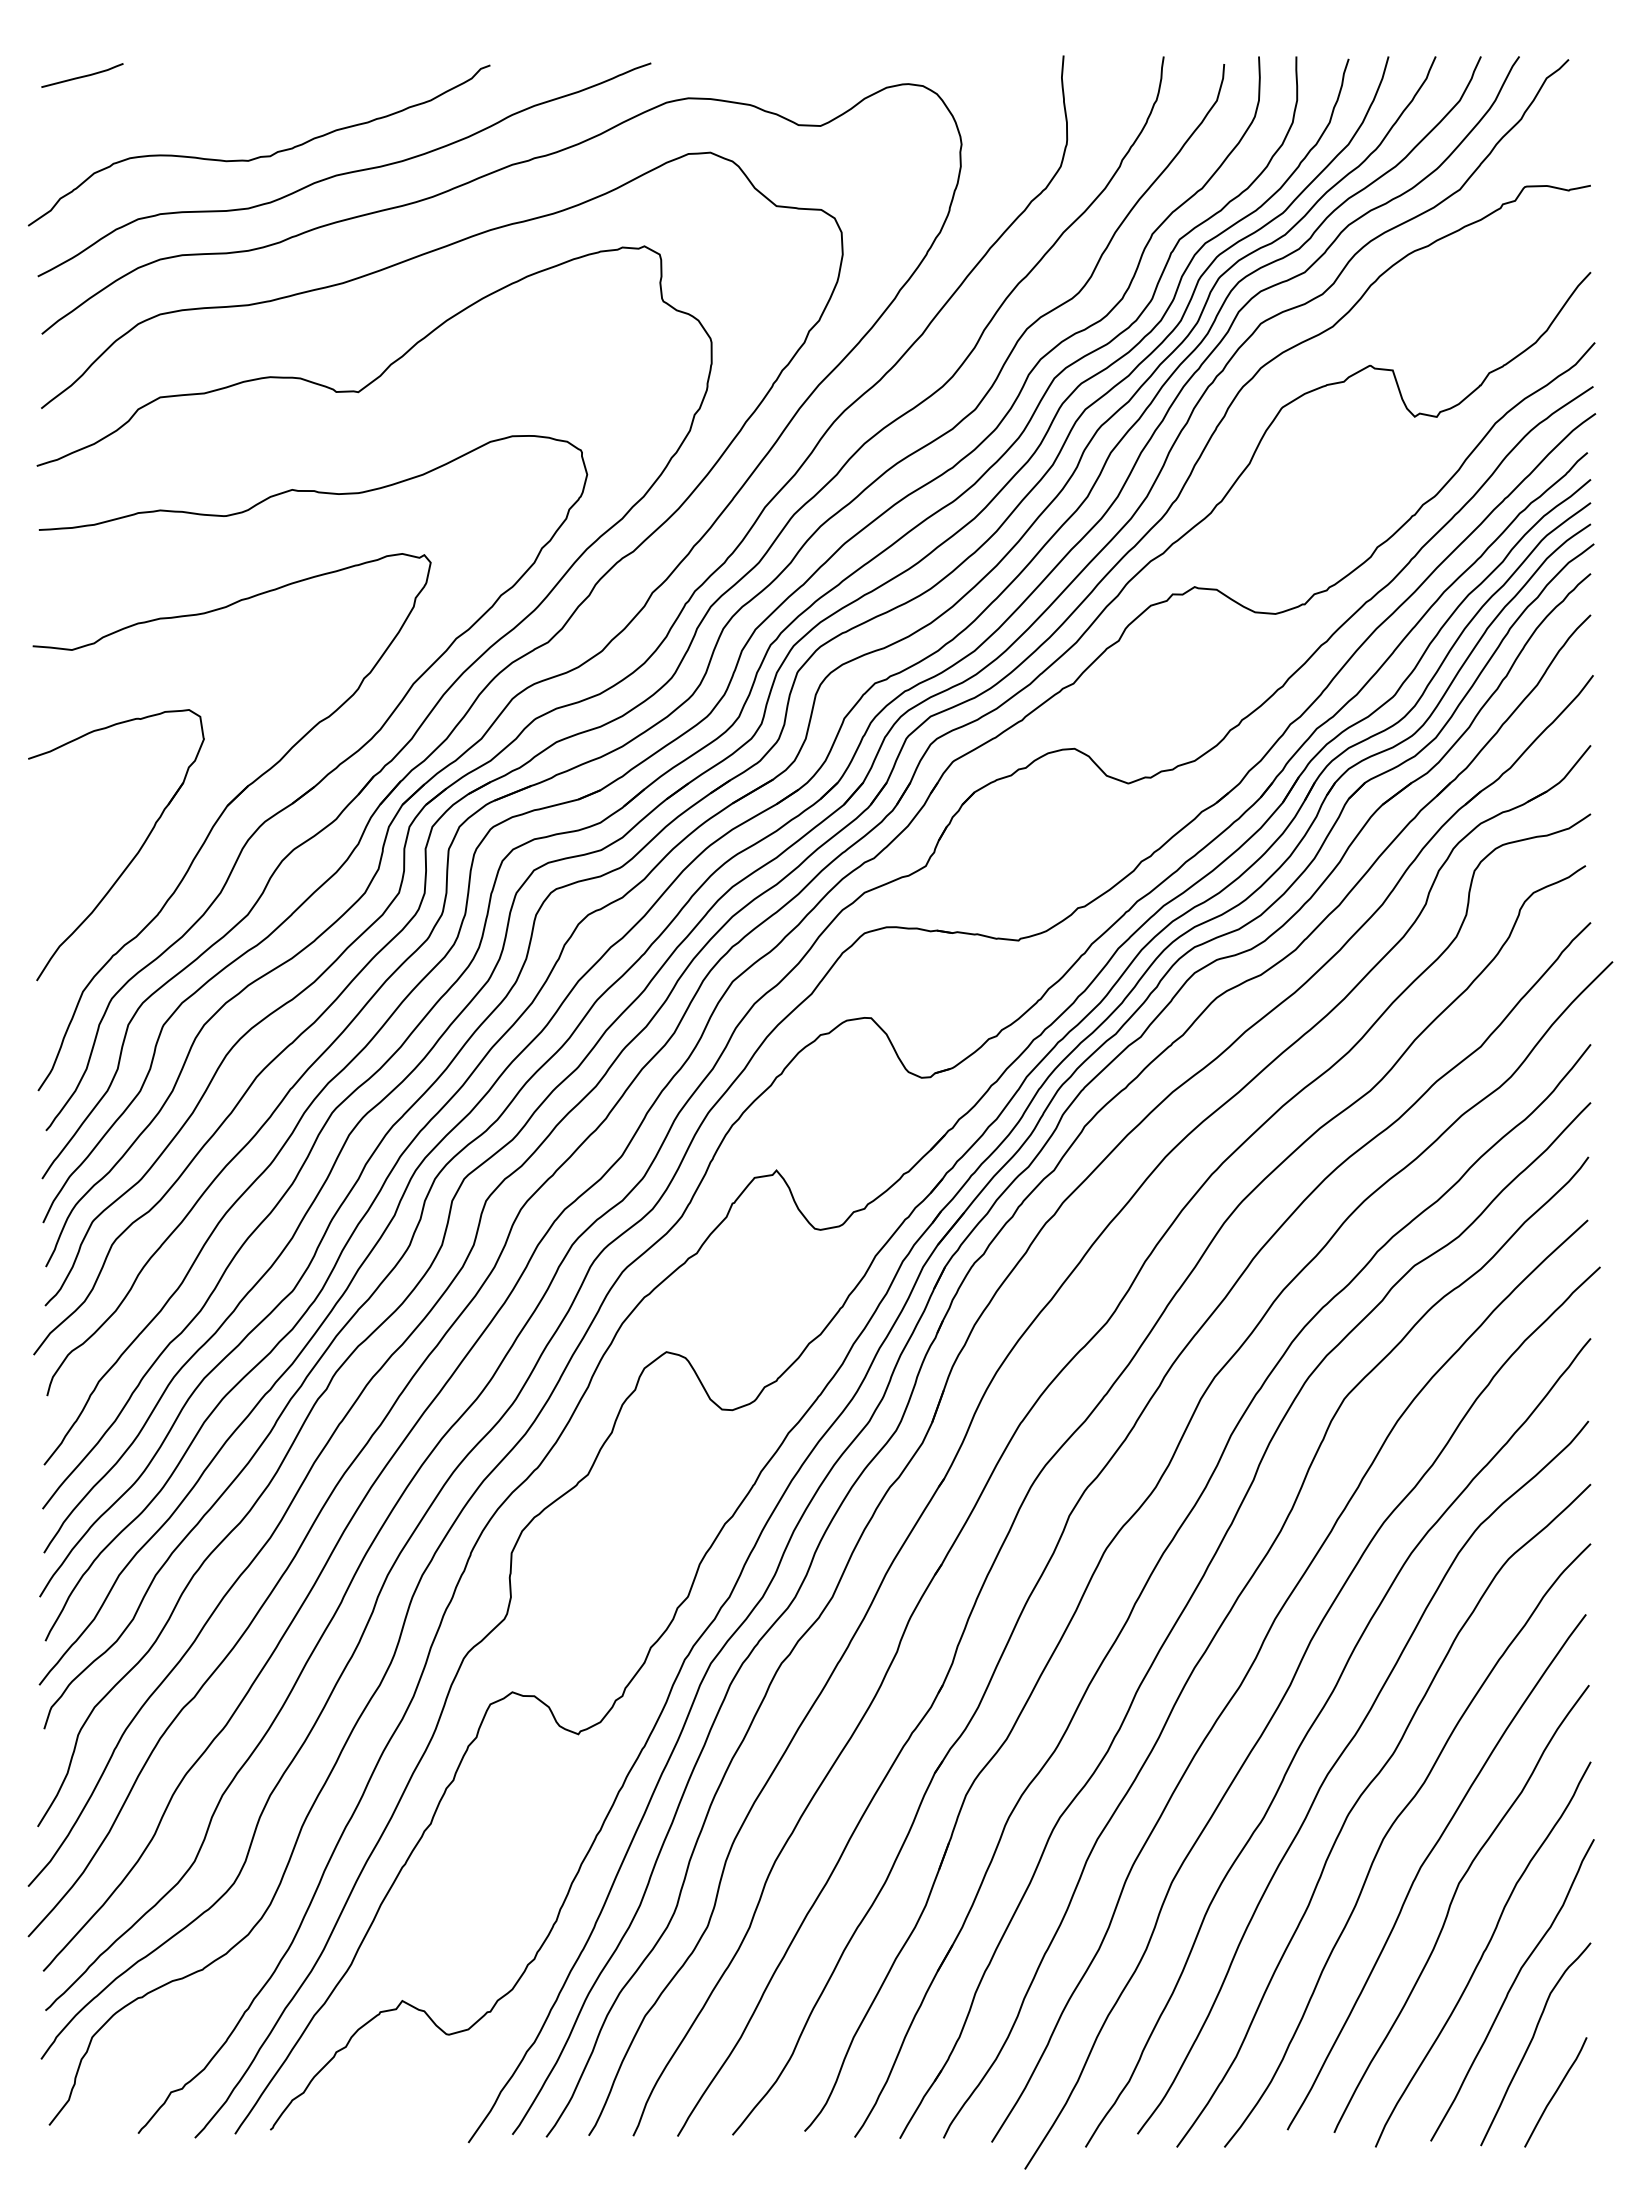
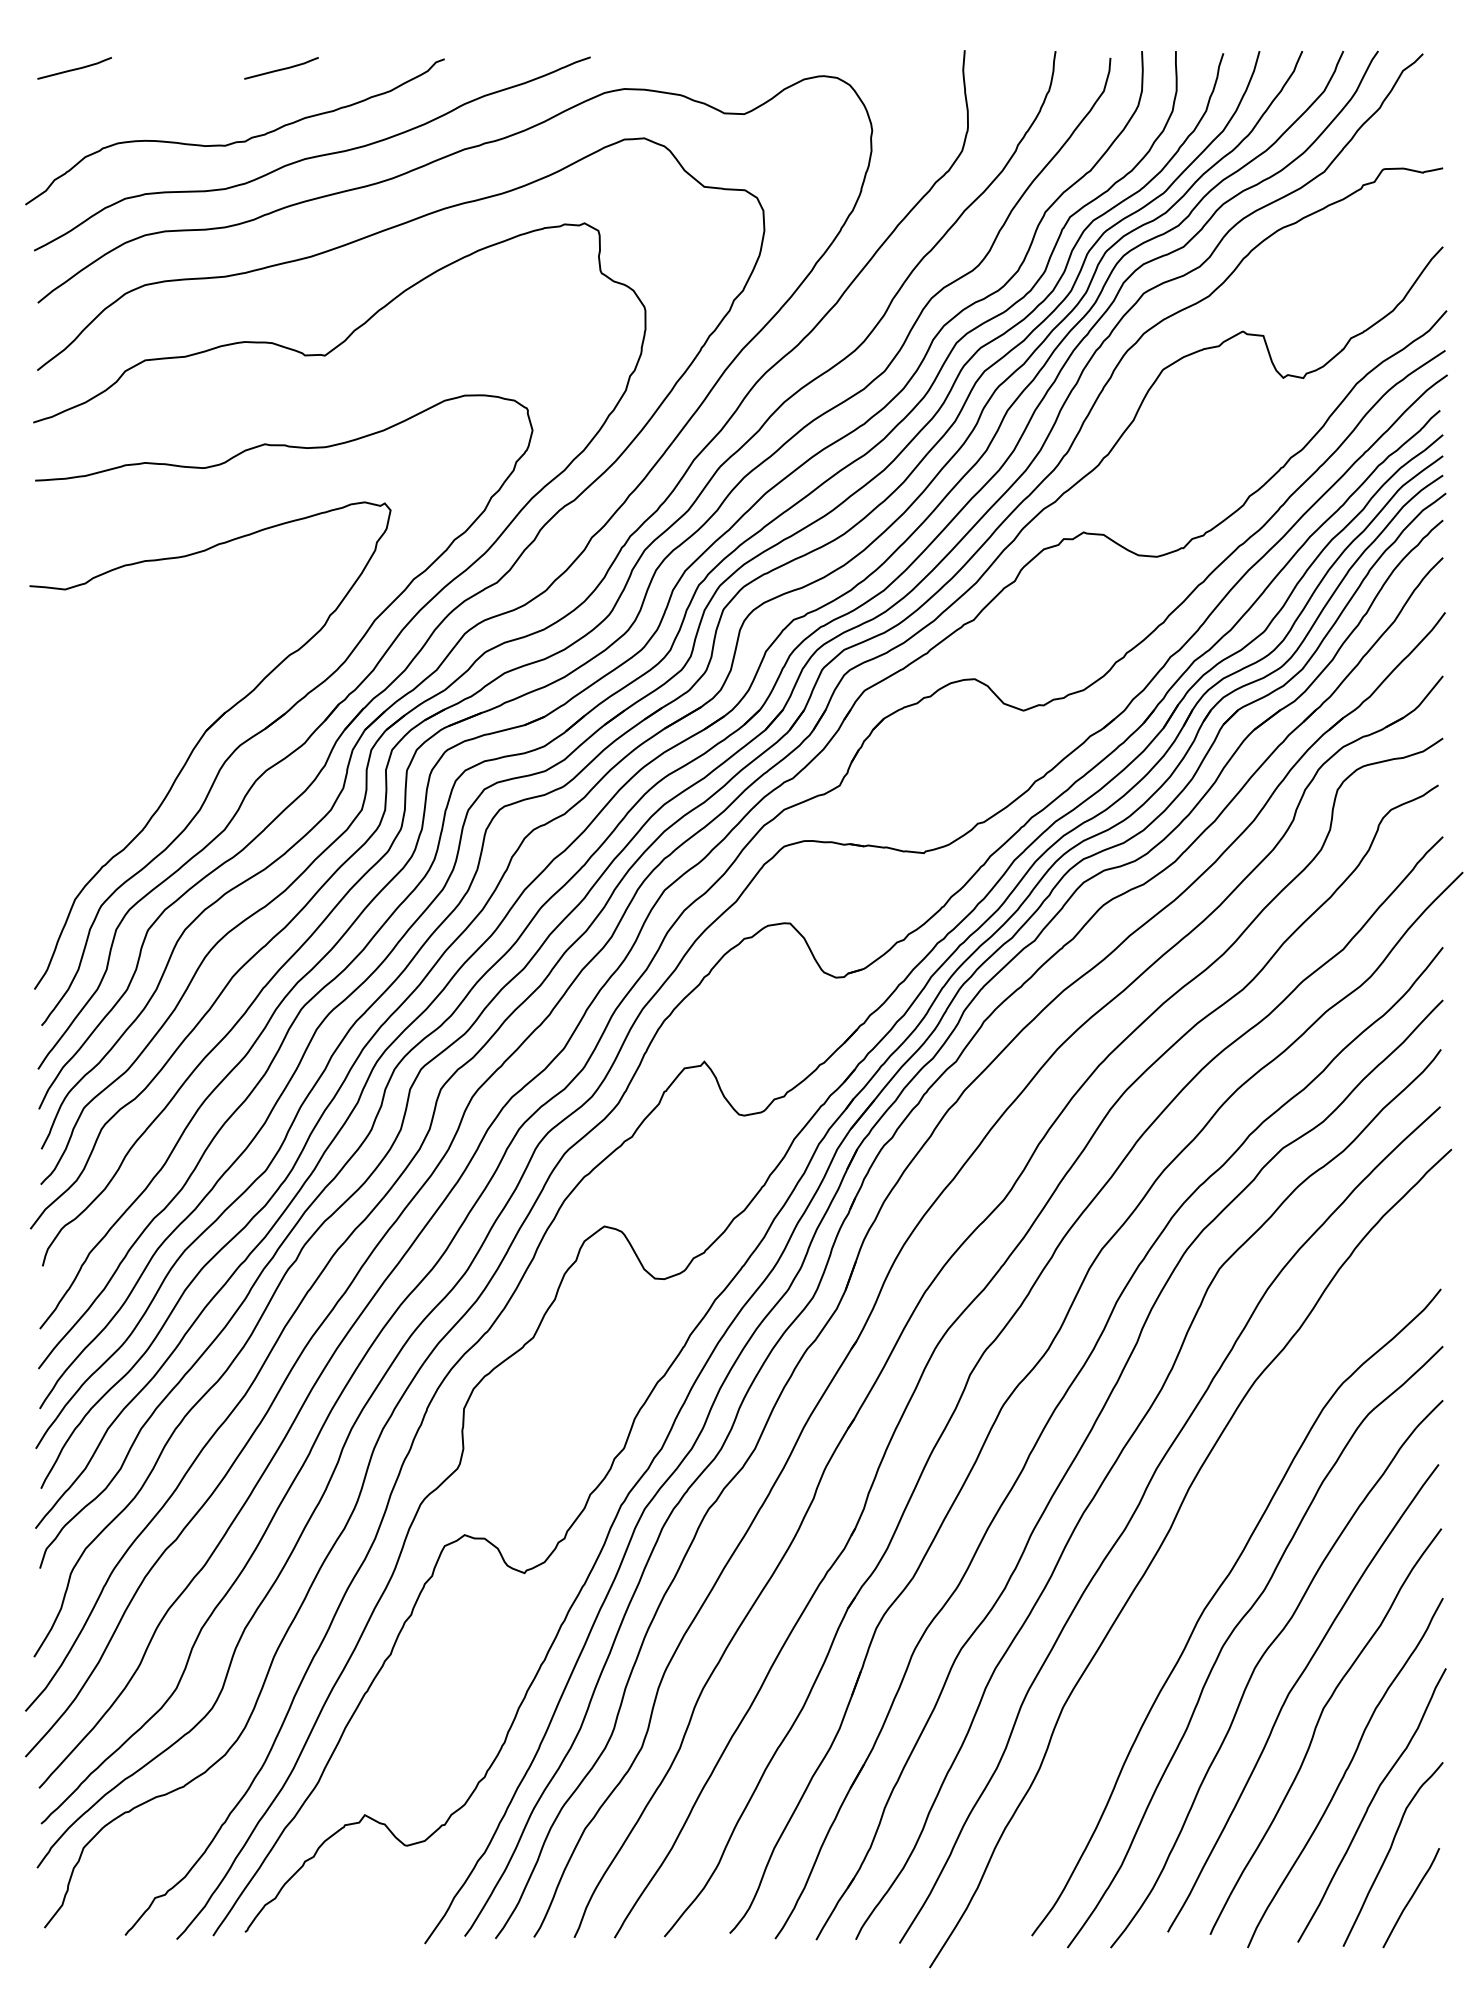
curve: (311, 75) -> (282, 68), added
part: (131, 859) -> (119, 779), removed
curve: (1313, 1725) -> (1191, 1565), removed

